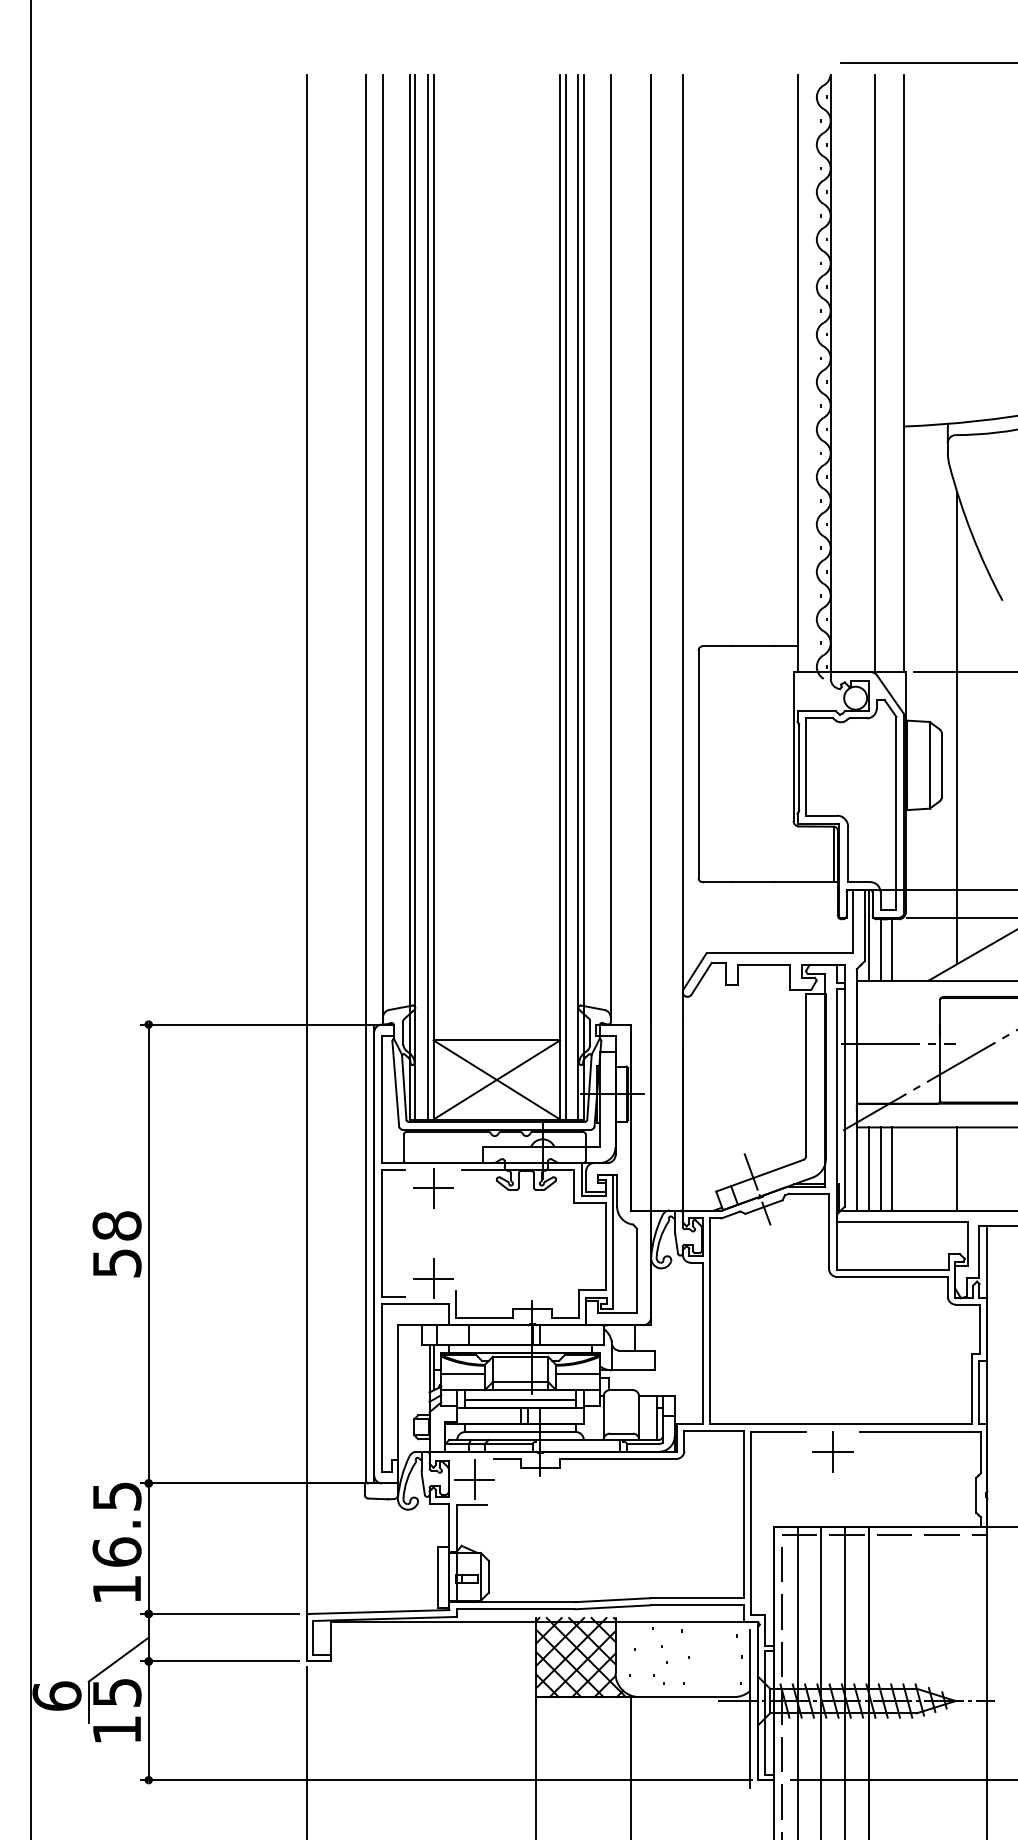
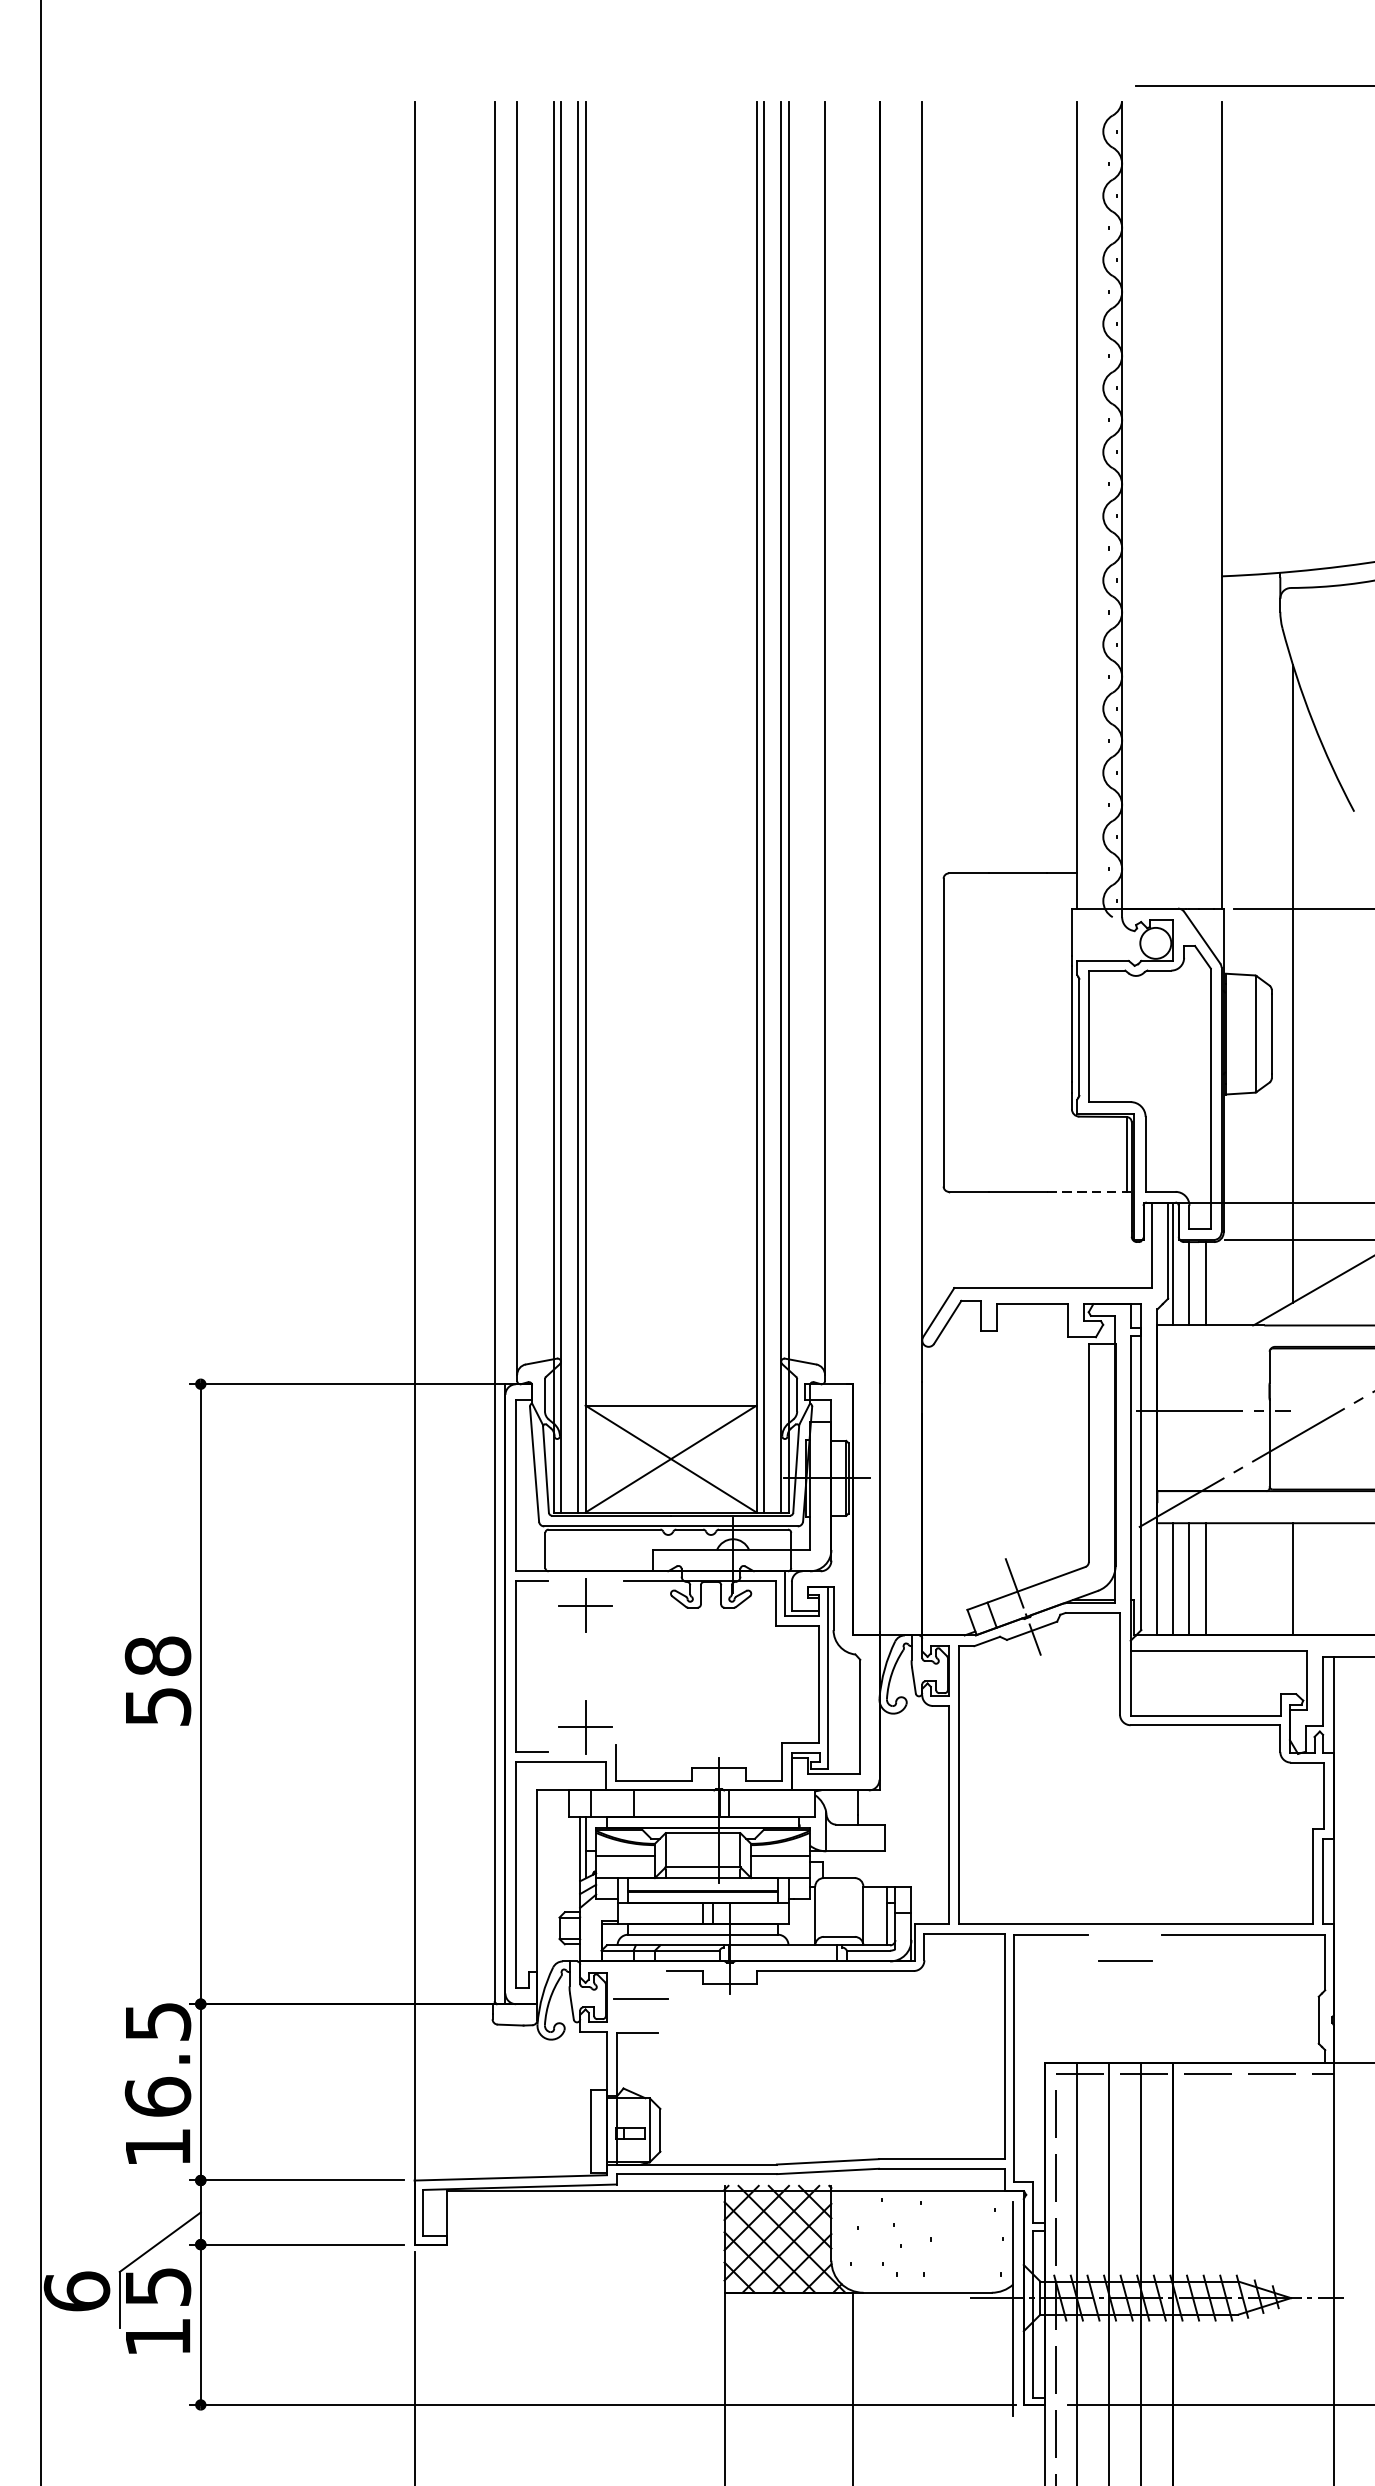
line: (875, 373) -> (1182, 504), removed
line: (807, 882) -> (1090, 1192), solid -> dashed
line: (833, 1451) -> (1125, 1961), removed
line: (474, 1479) -> (640, 1998), removed

